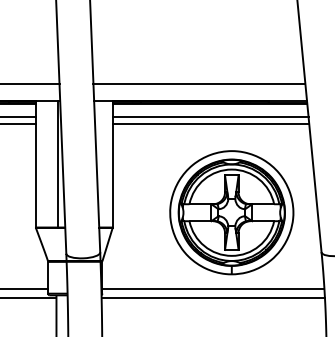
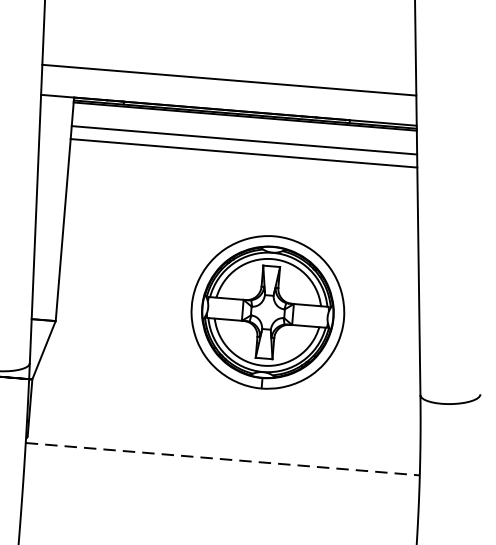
part: (231, 212) -> (267, 311), size x0.7
line: (213, 289) -> (224, 445), removed
line: (213, 297) -> (223, 459), solid -> dashed

